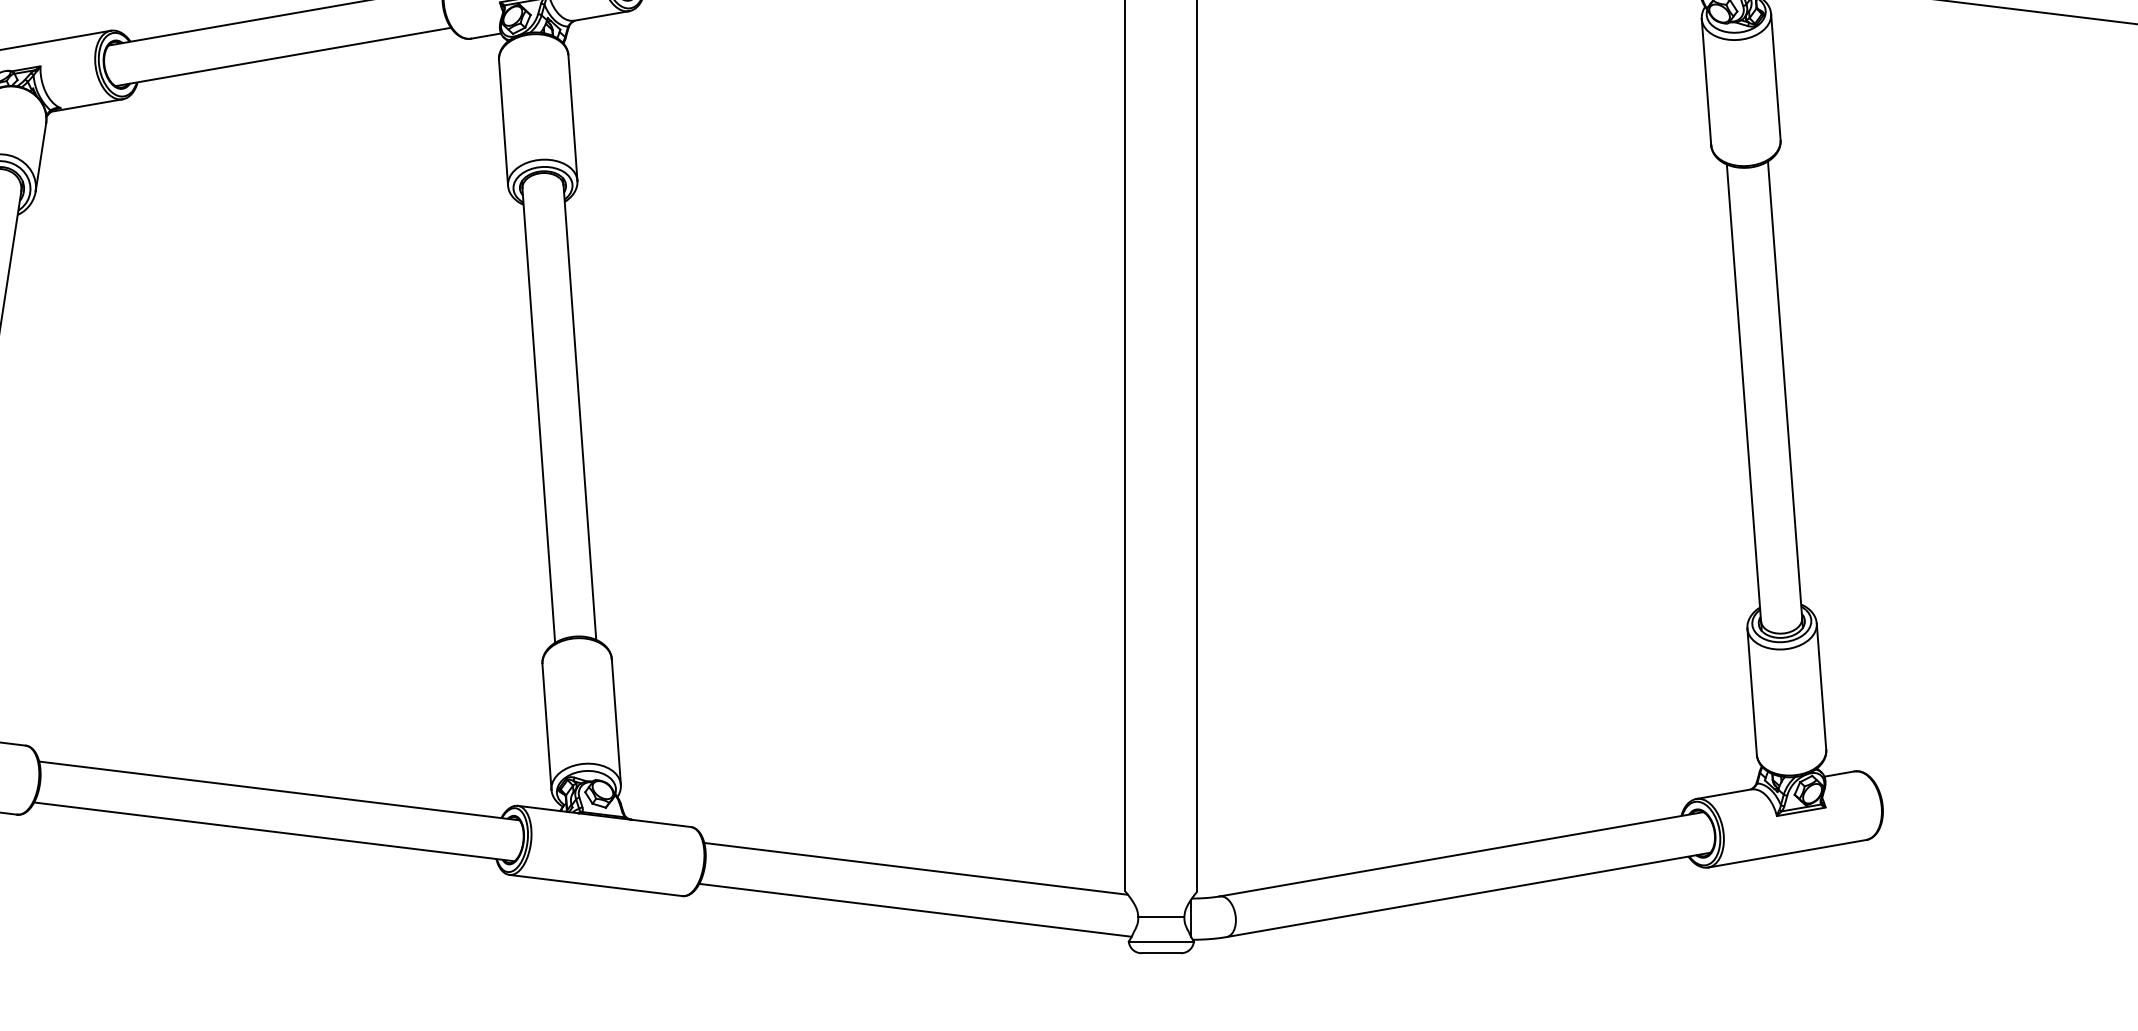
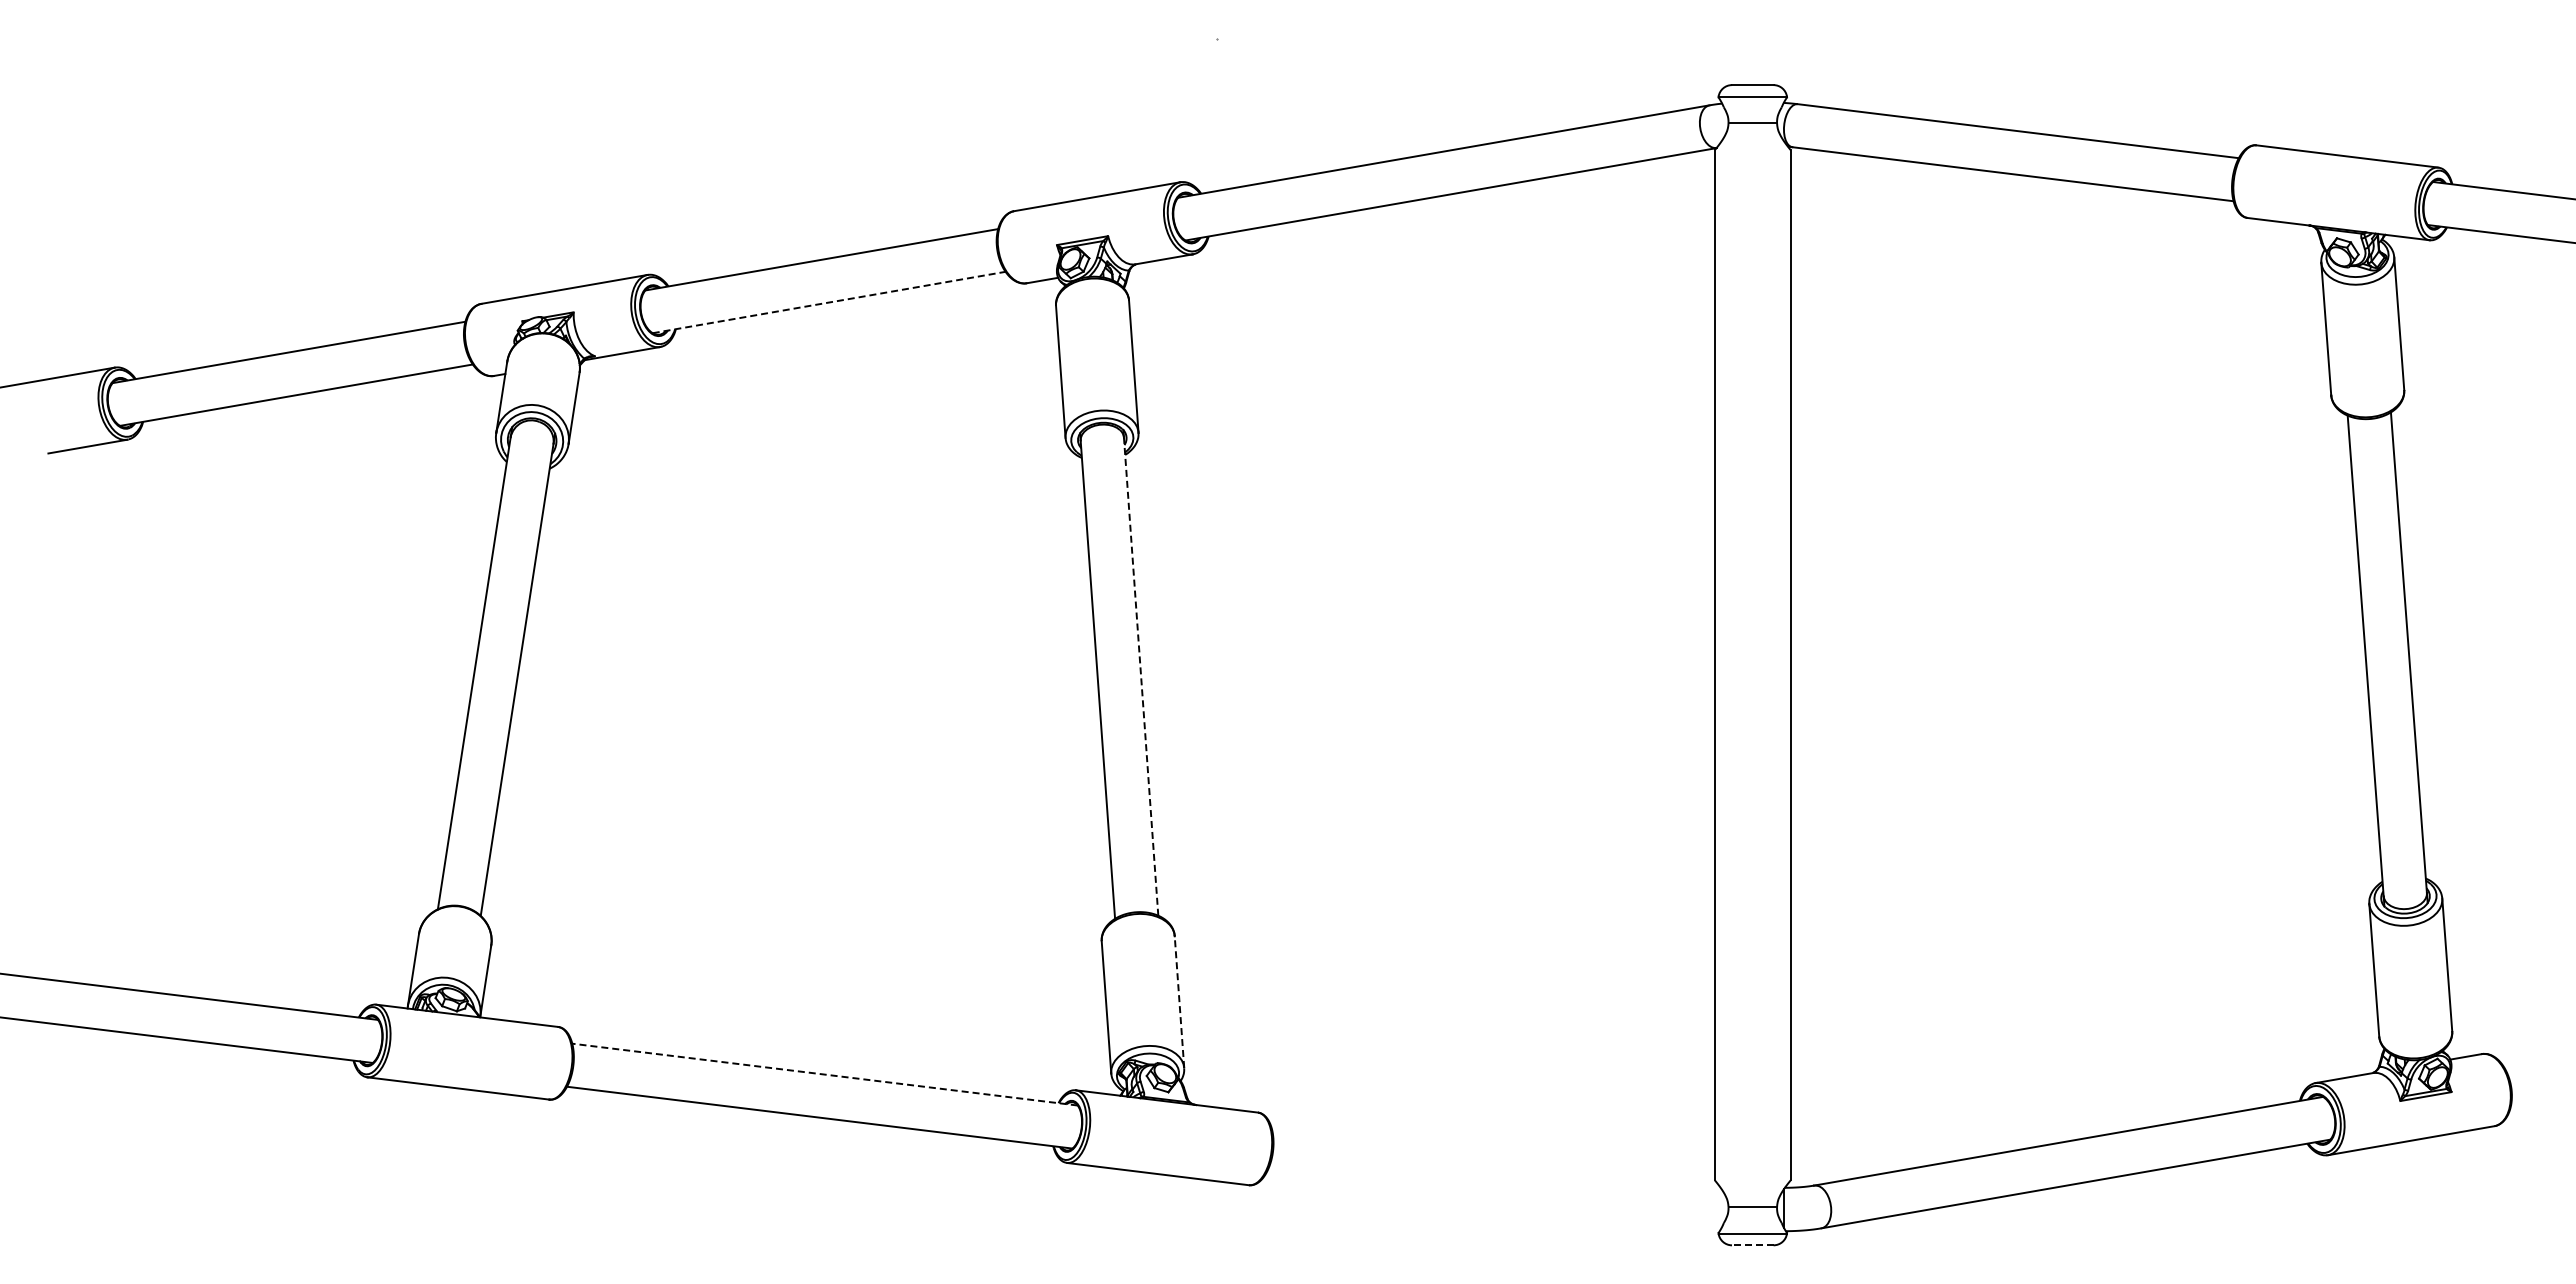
line: (283, 56) -> (829, 302), solid -> dashed
line: (580, 412) -> (1141, 676), solid -> dashed
line: (616, 721) -> (1179, 1001), solid -> dashed
line: (279, 790) -> (825, 1074), solid -> dashed
line: (915, 868) -> (1494, 1156), removed
line: (914, 910) -> (1493, 1200), removed
line: (1161, 953) -> (1752, 1245), solid -> dashed

